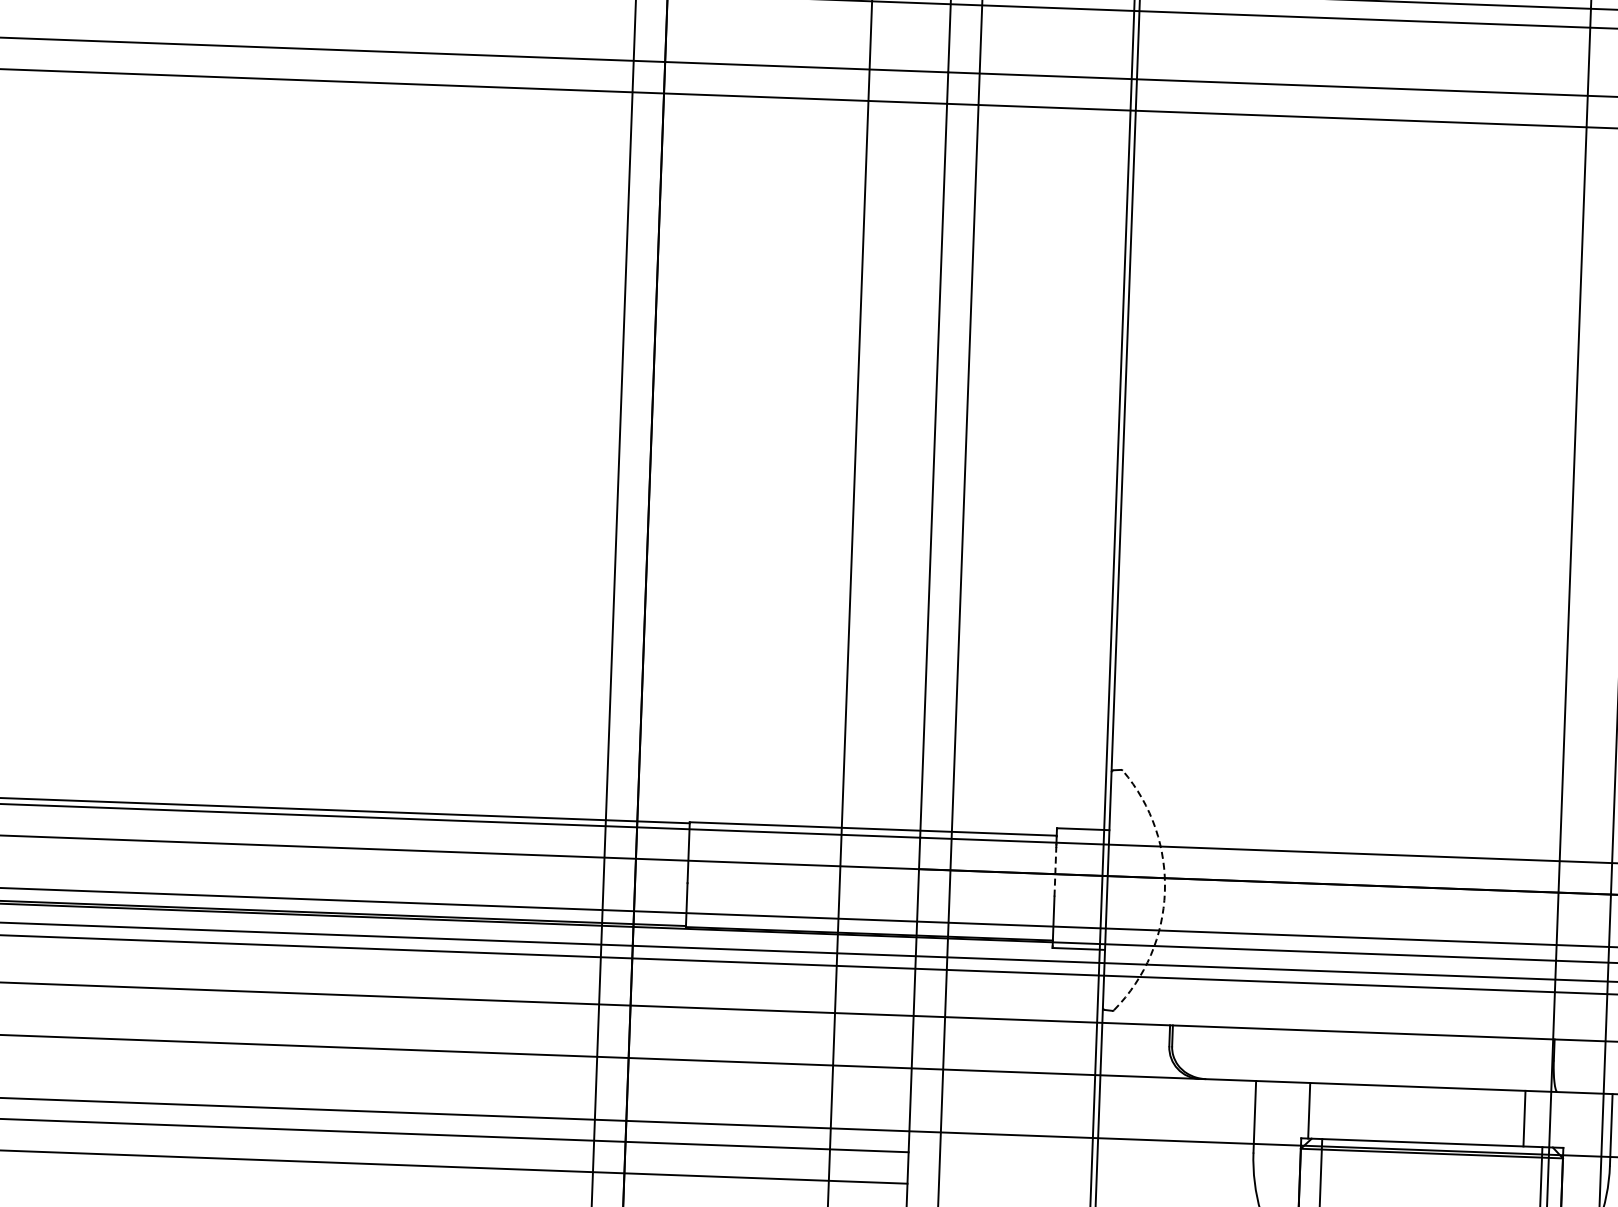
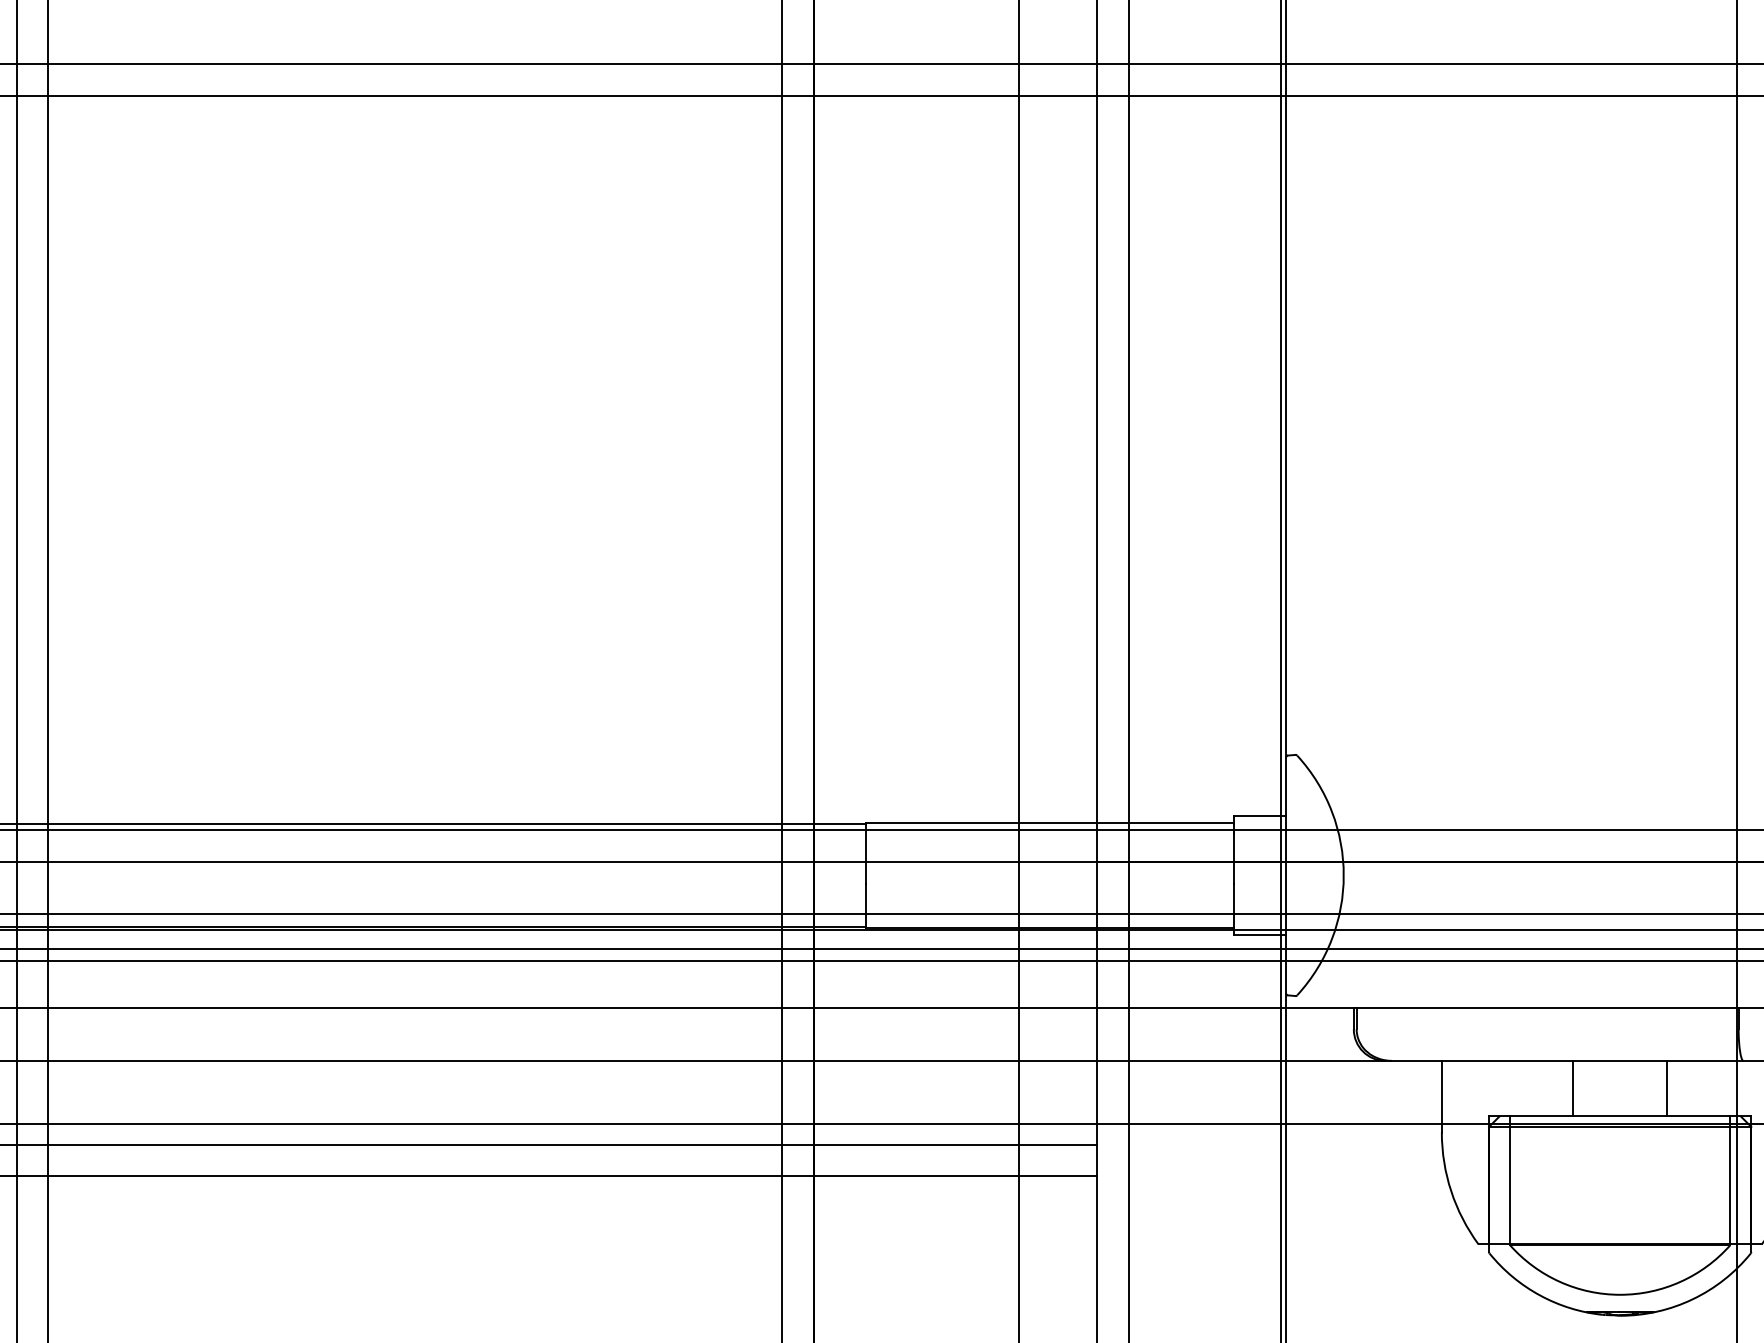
line: (1055, 872) -> (1233, 859), dashed -> solid
arc: (1164, 892) -> (1343, 875), dashed -> solid
line: (1308, 1110) -> (1572, 1088), moved
line: (1524, 1118) -> (1667, 1088), moved

